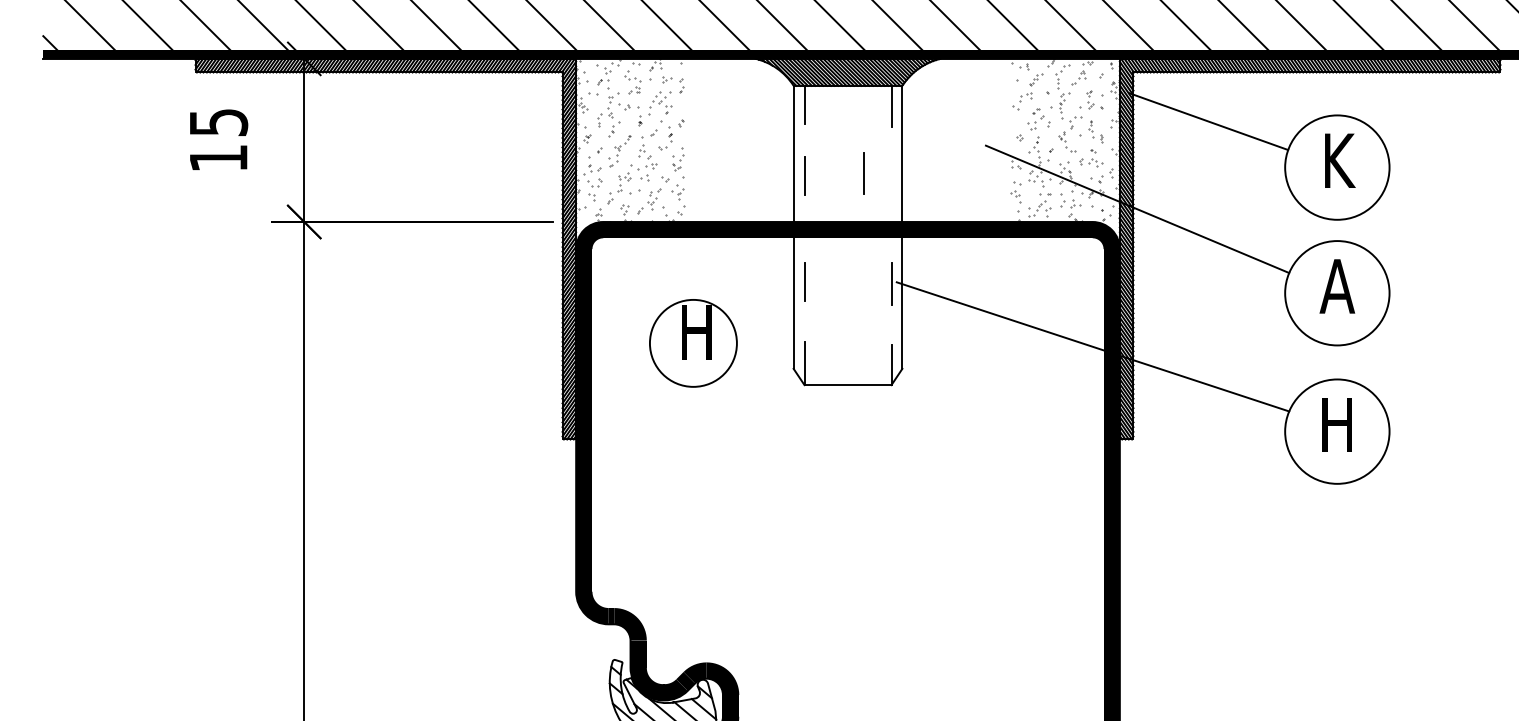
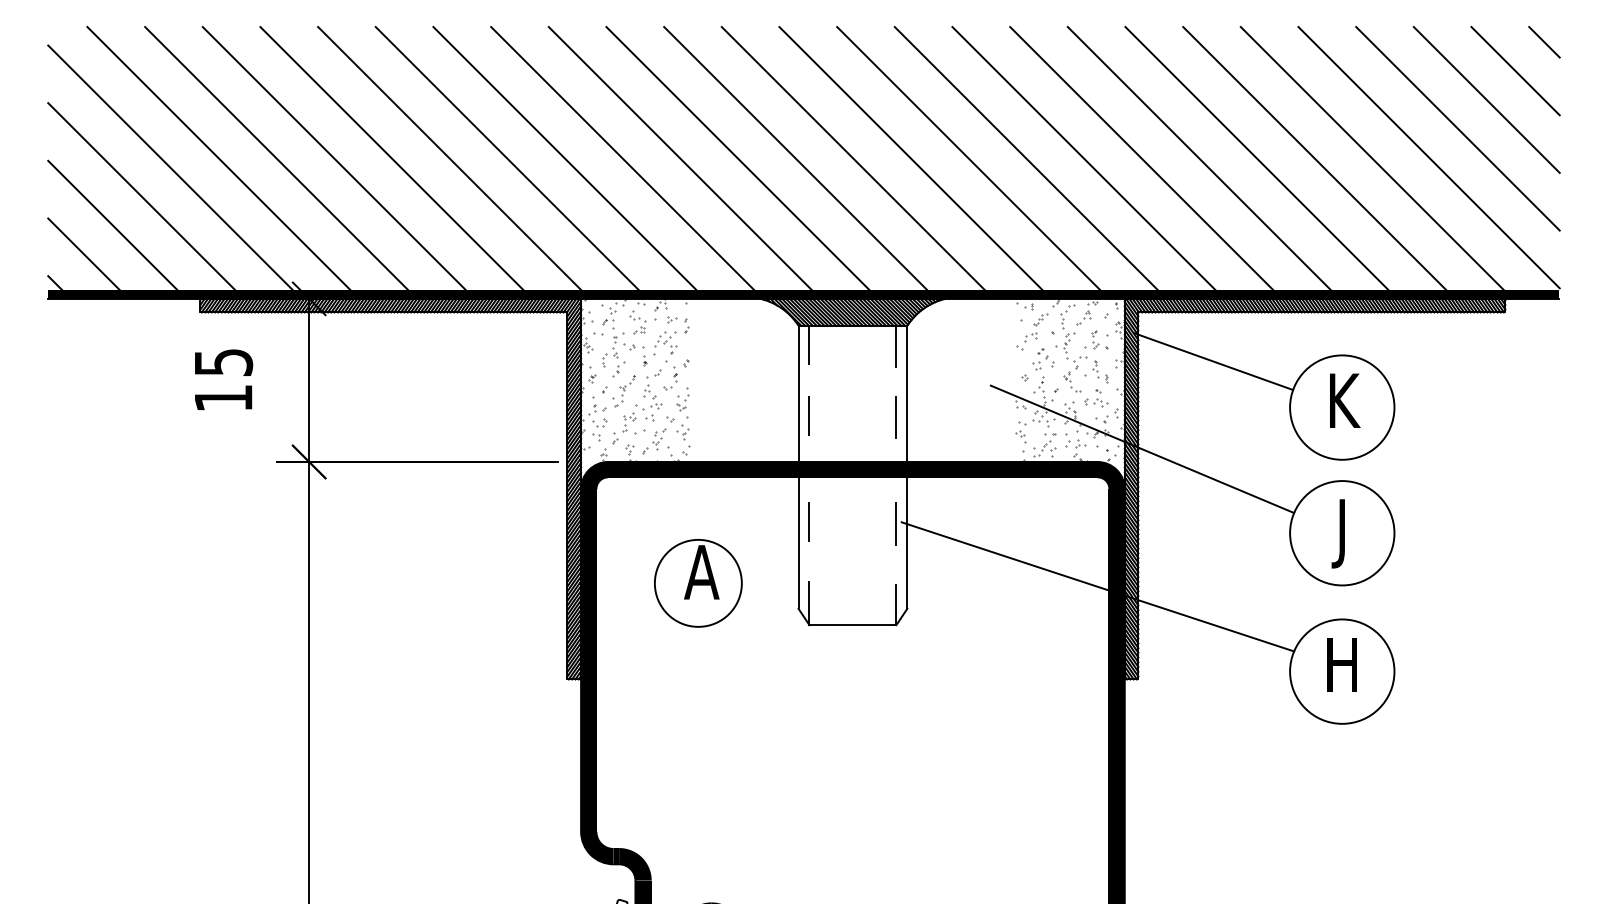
line: (862, 173) -> (895, 417), moved
text: (1336, 293) -> (1341, 533), A -> J
text: (696, 332) -> (701, 572), H -> A

